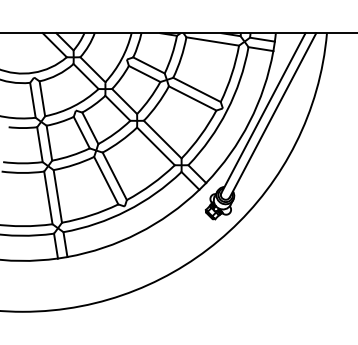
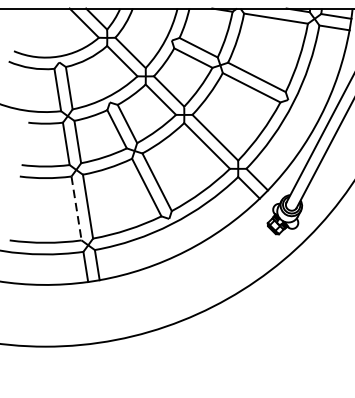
line: (48, 197) -> (76, 207), solid -> dashed

